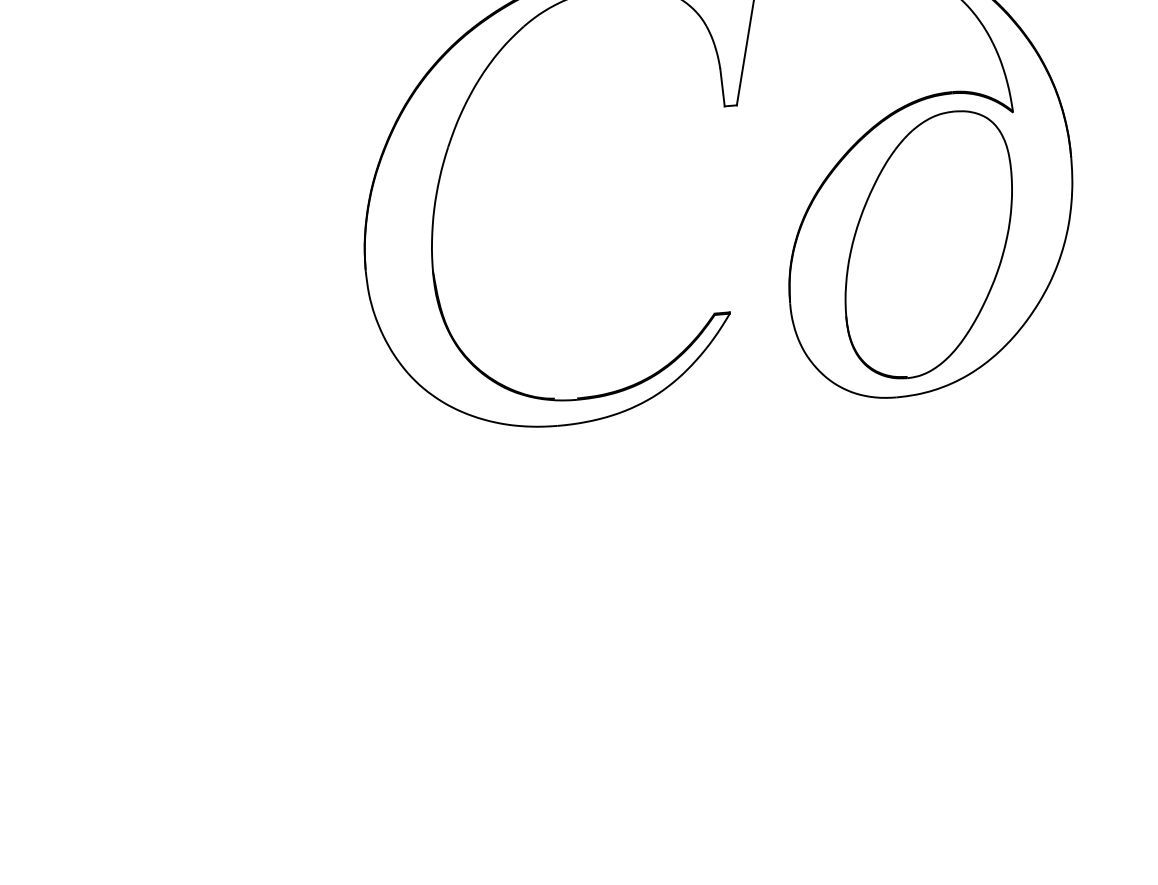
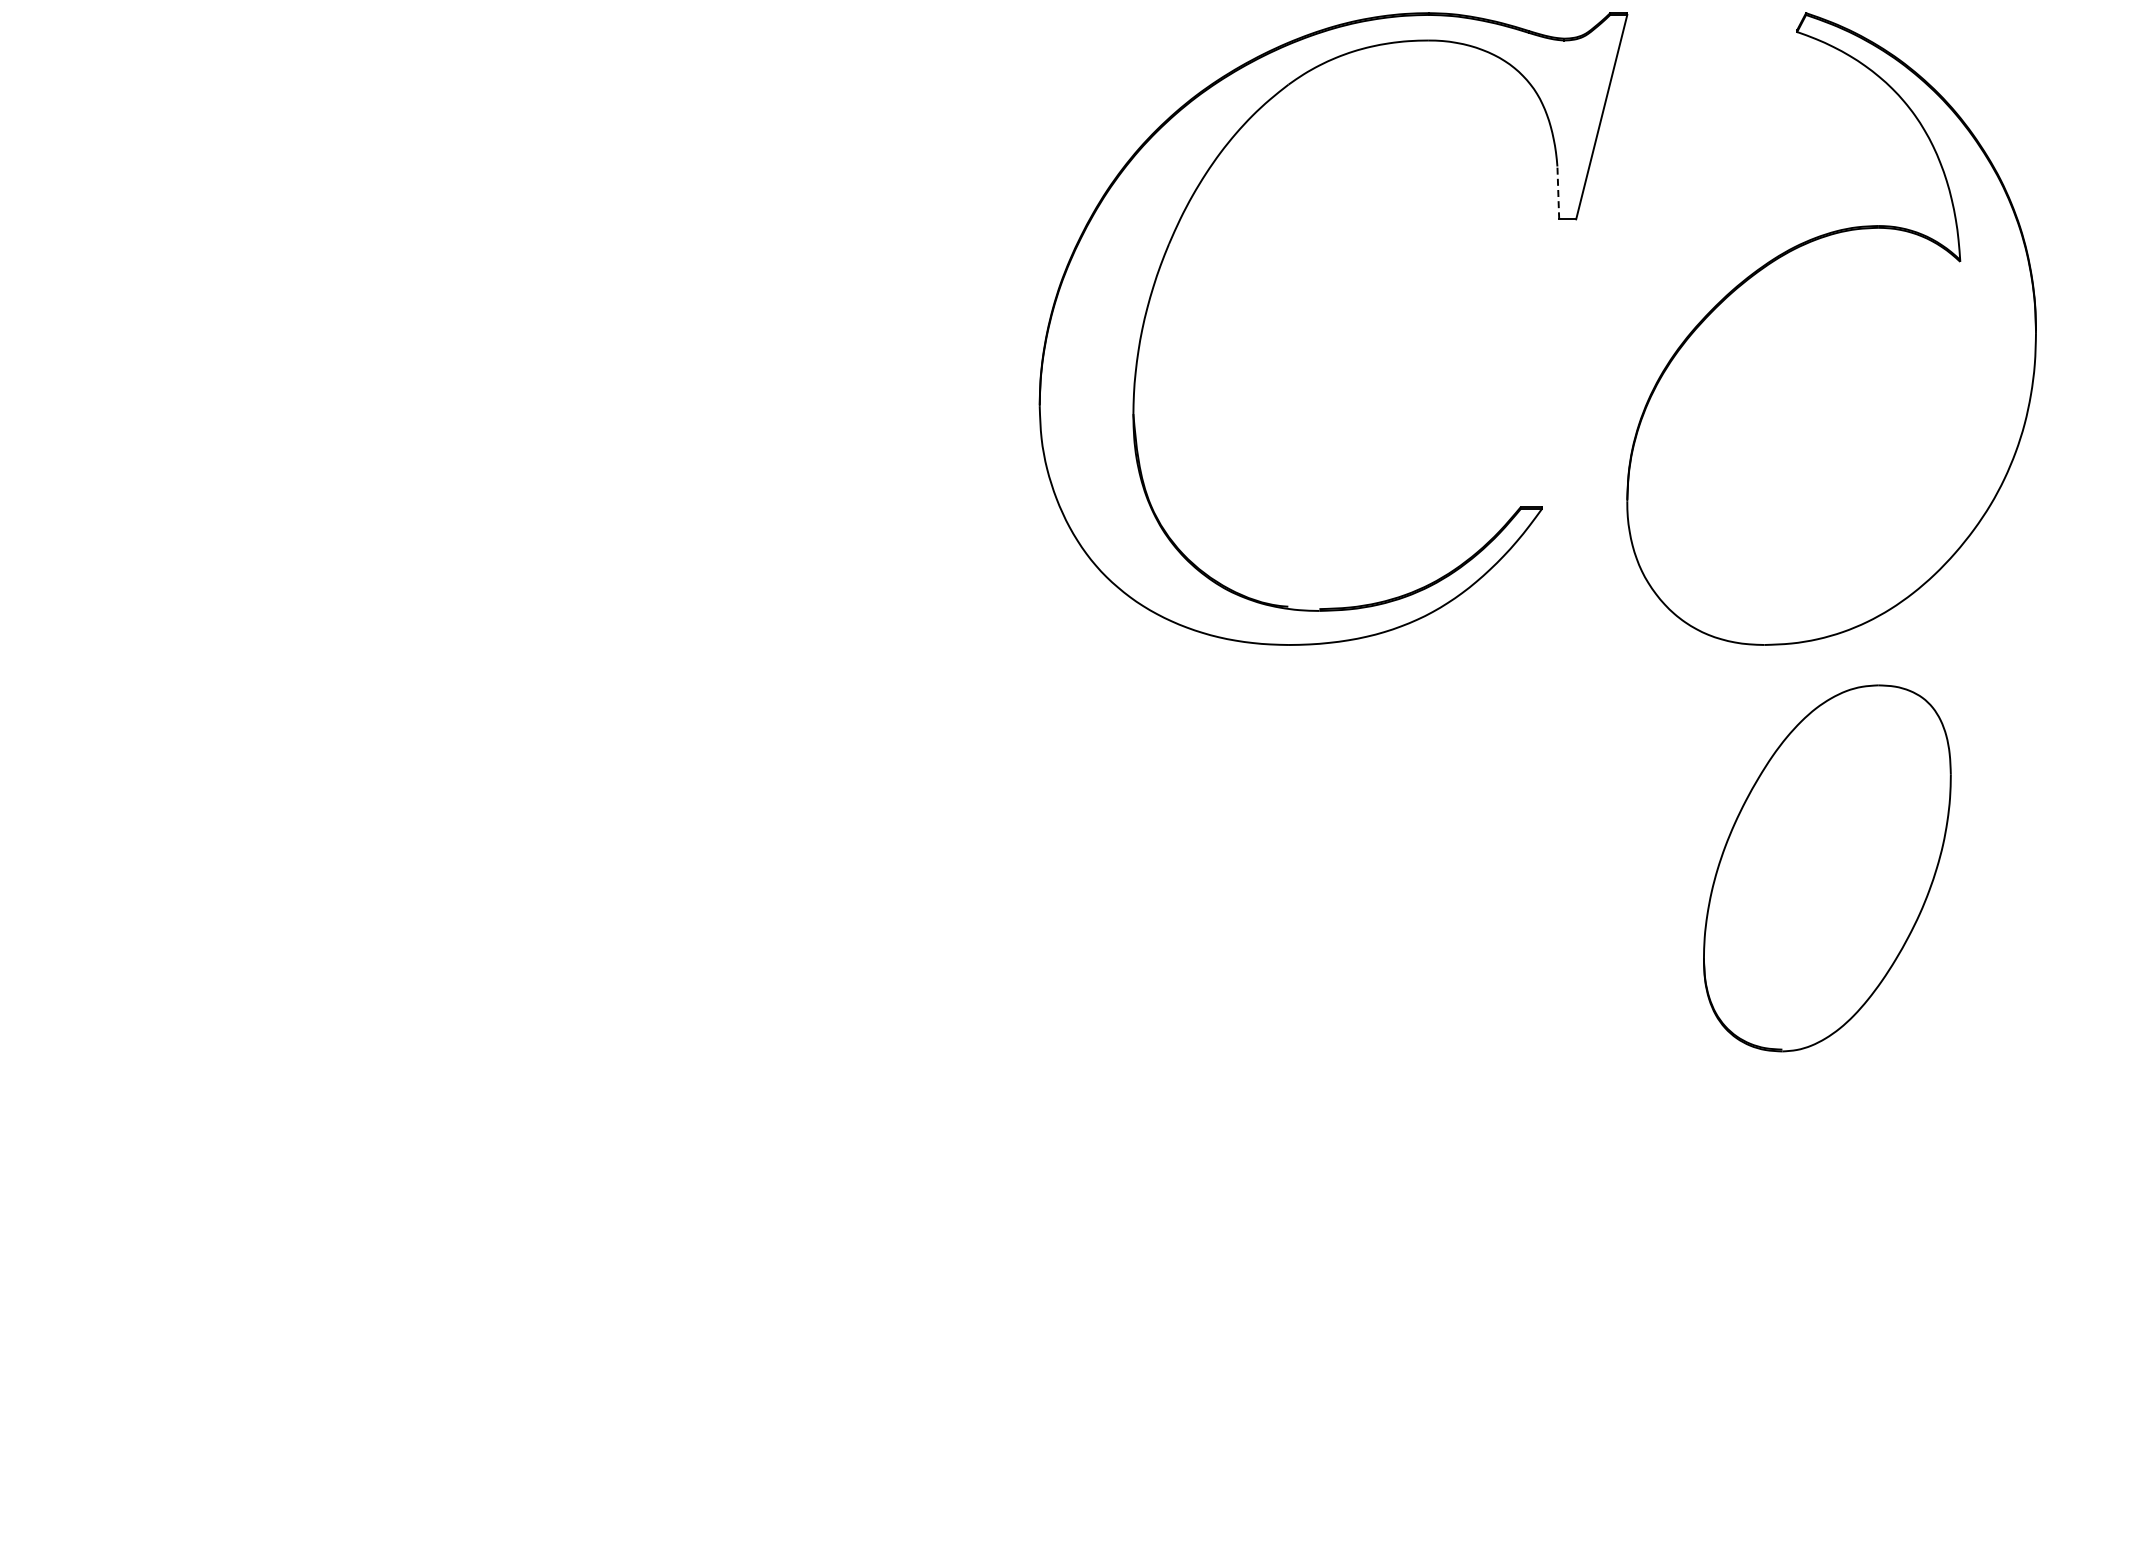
line: (722, 87) -> (1558, 192), solid -> dashed
part: (928, 245) -> (1827, 868), moved

